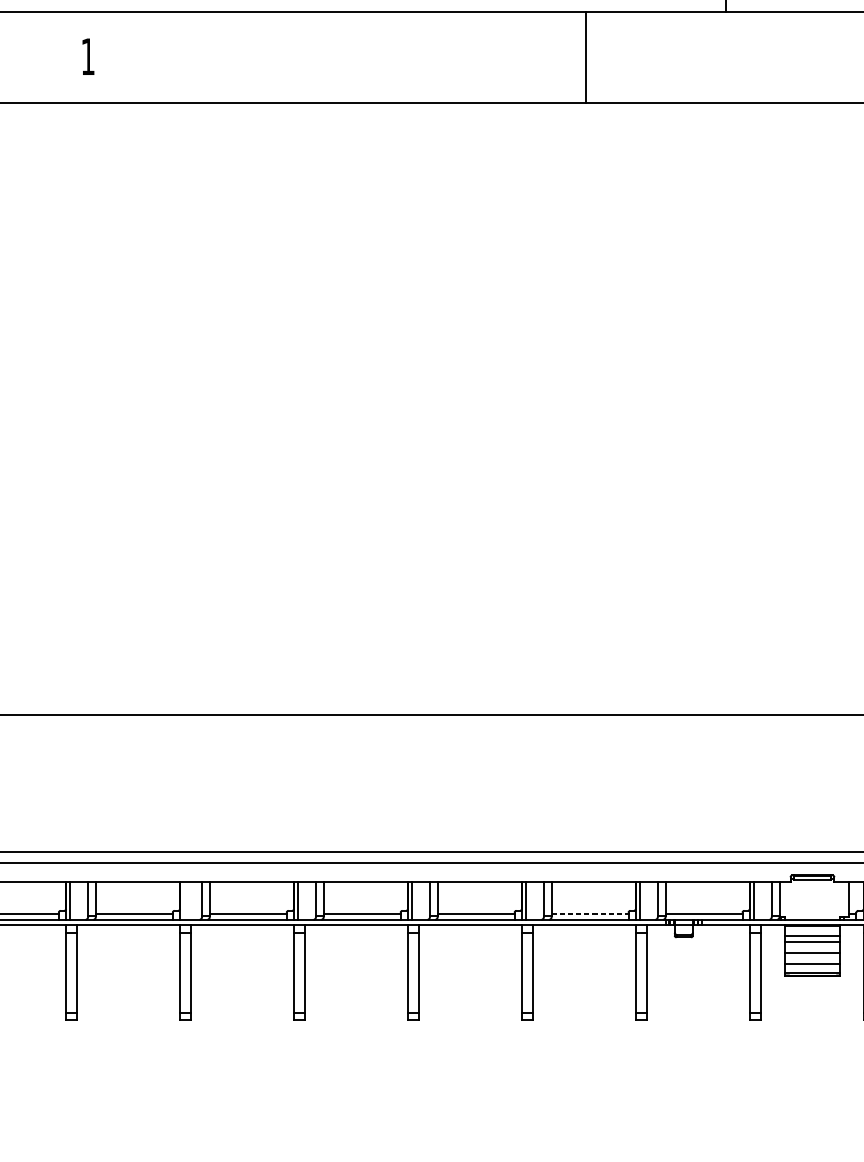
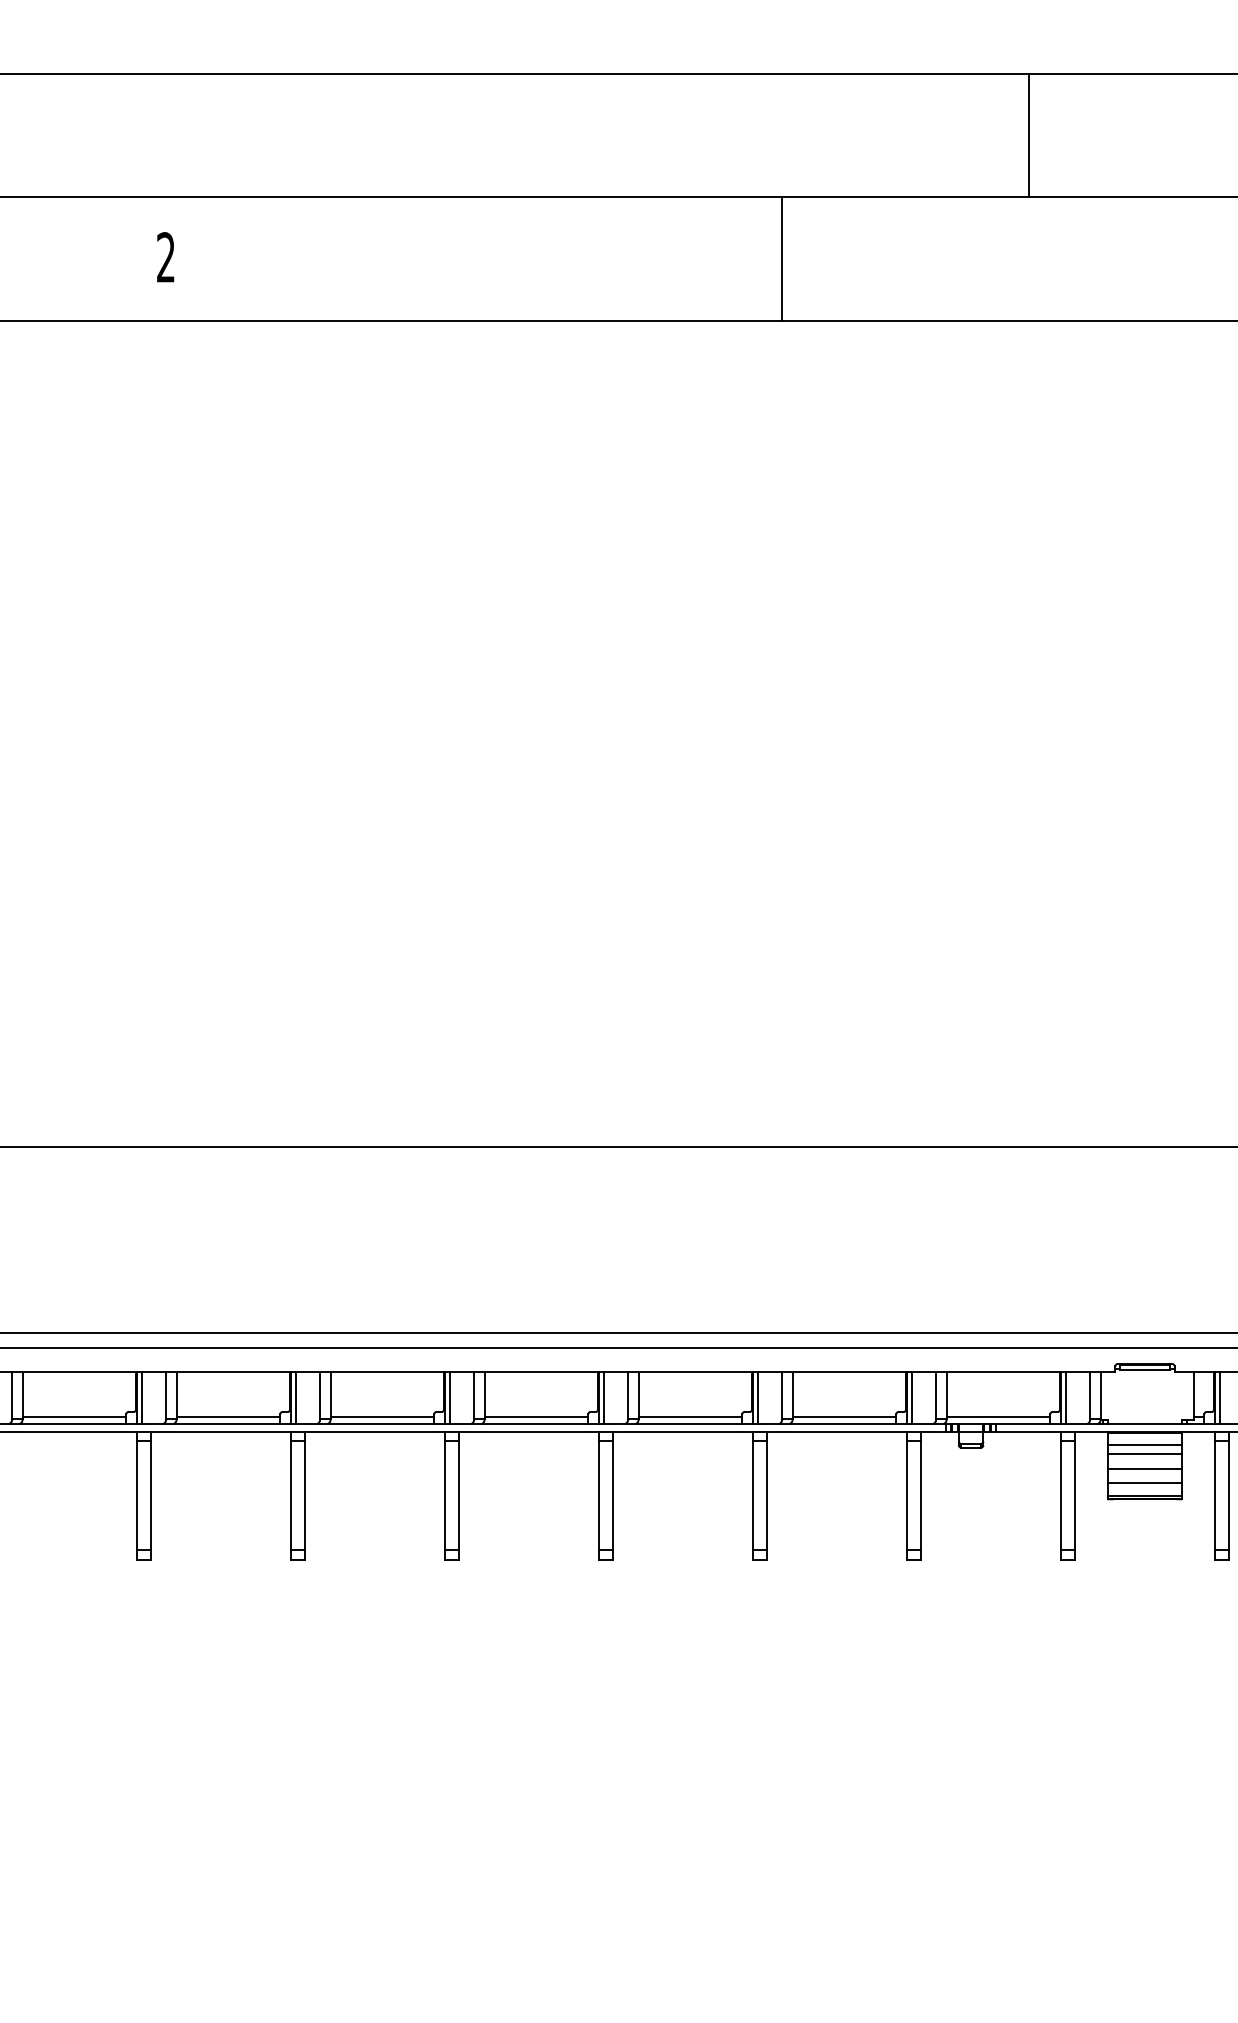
text: (87, 56) -> (165, 257), 1 -> 2
line: (585, 57) -> (781, 258), moved
line: (183, 900) -> (295, 1398), added
line: (590, 914) -> (844, 1416), dashed -> solid

